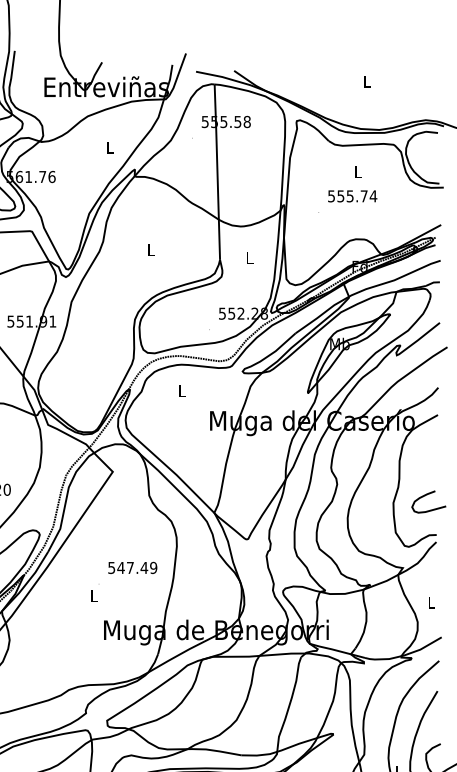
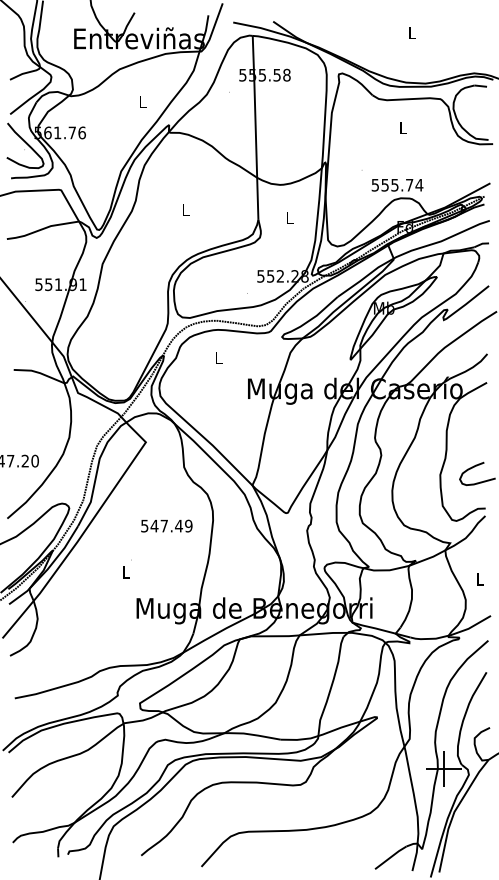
text: (352, 196) -> (397, 185), moved
text: (132, 567) -> (166, 525), moved

